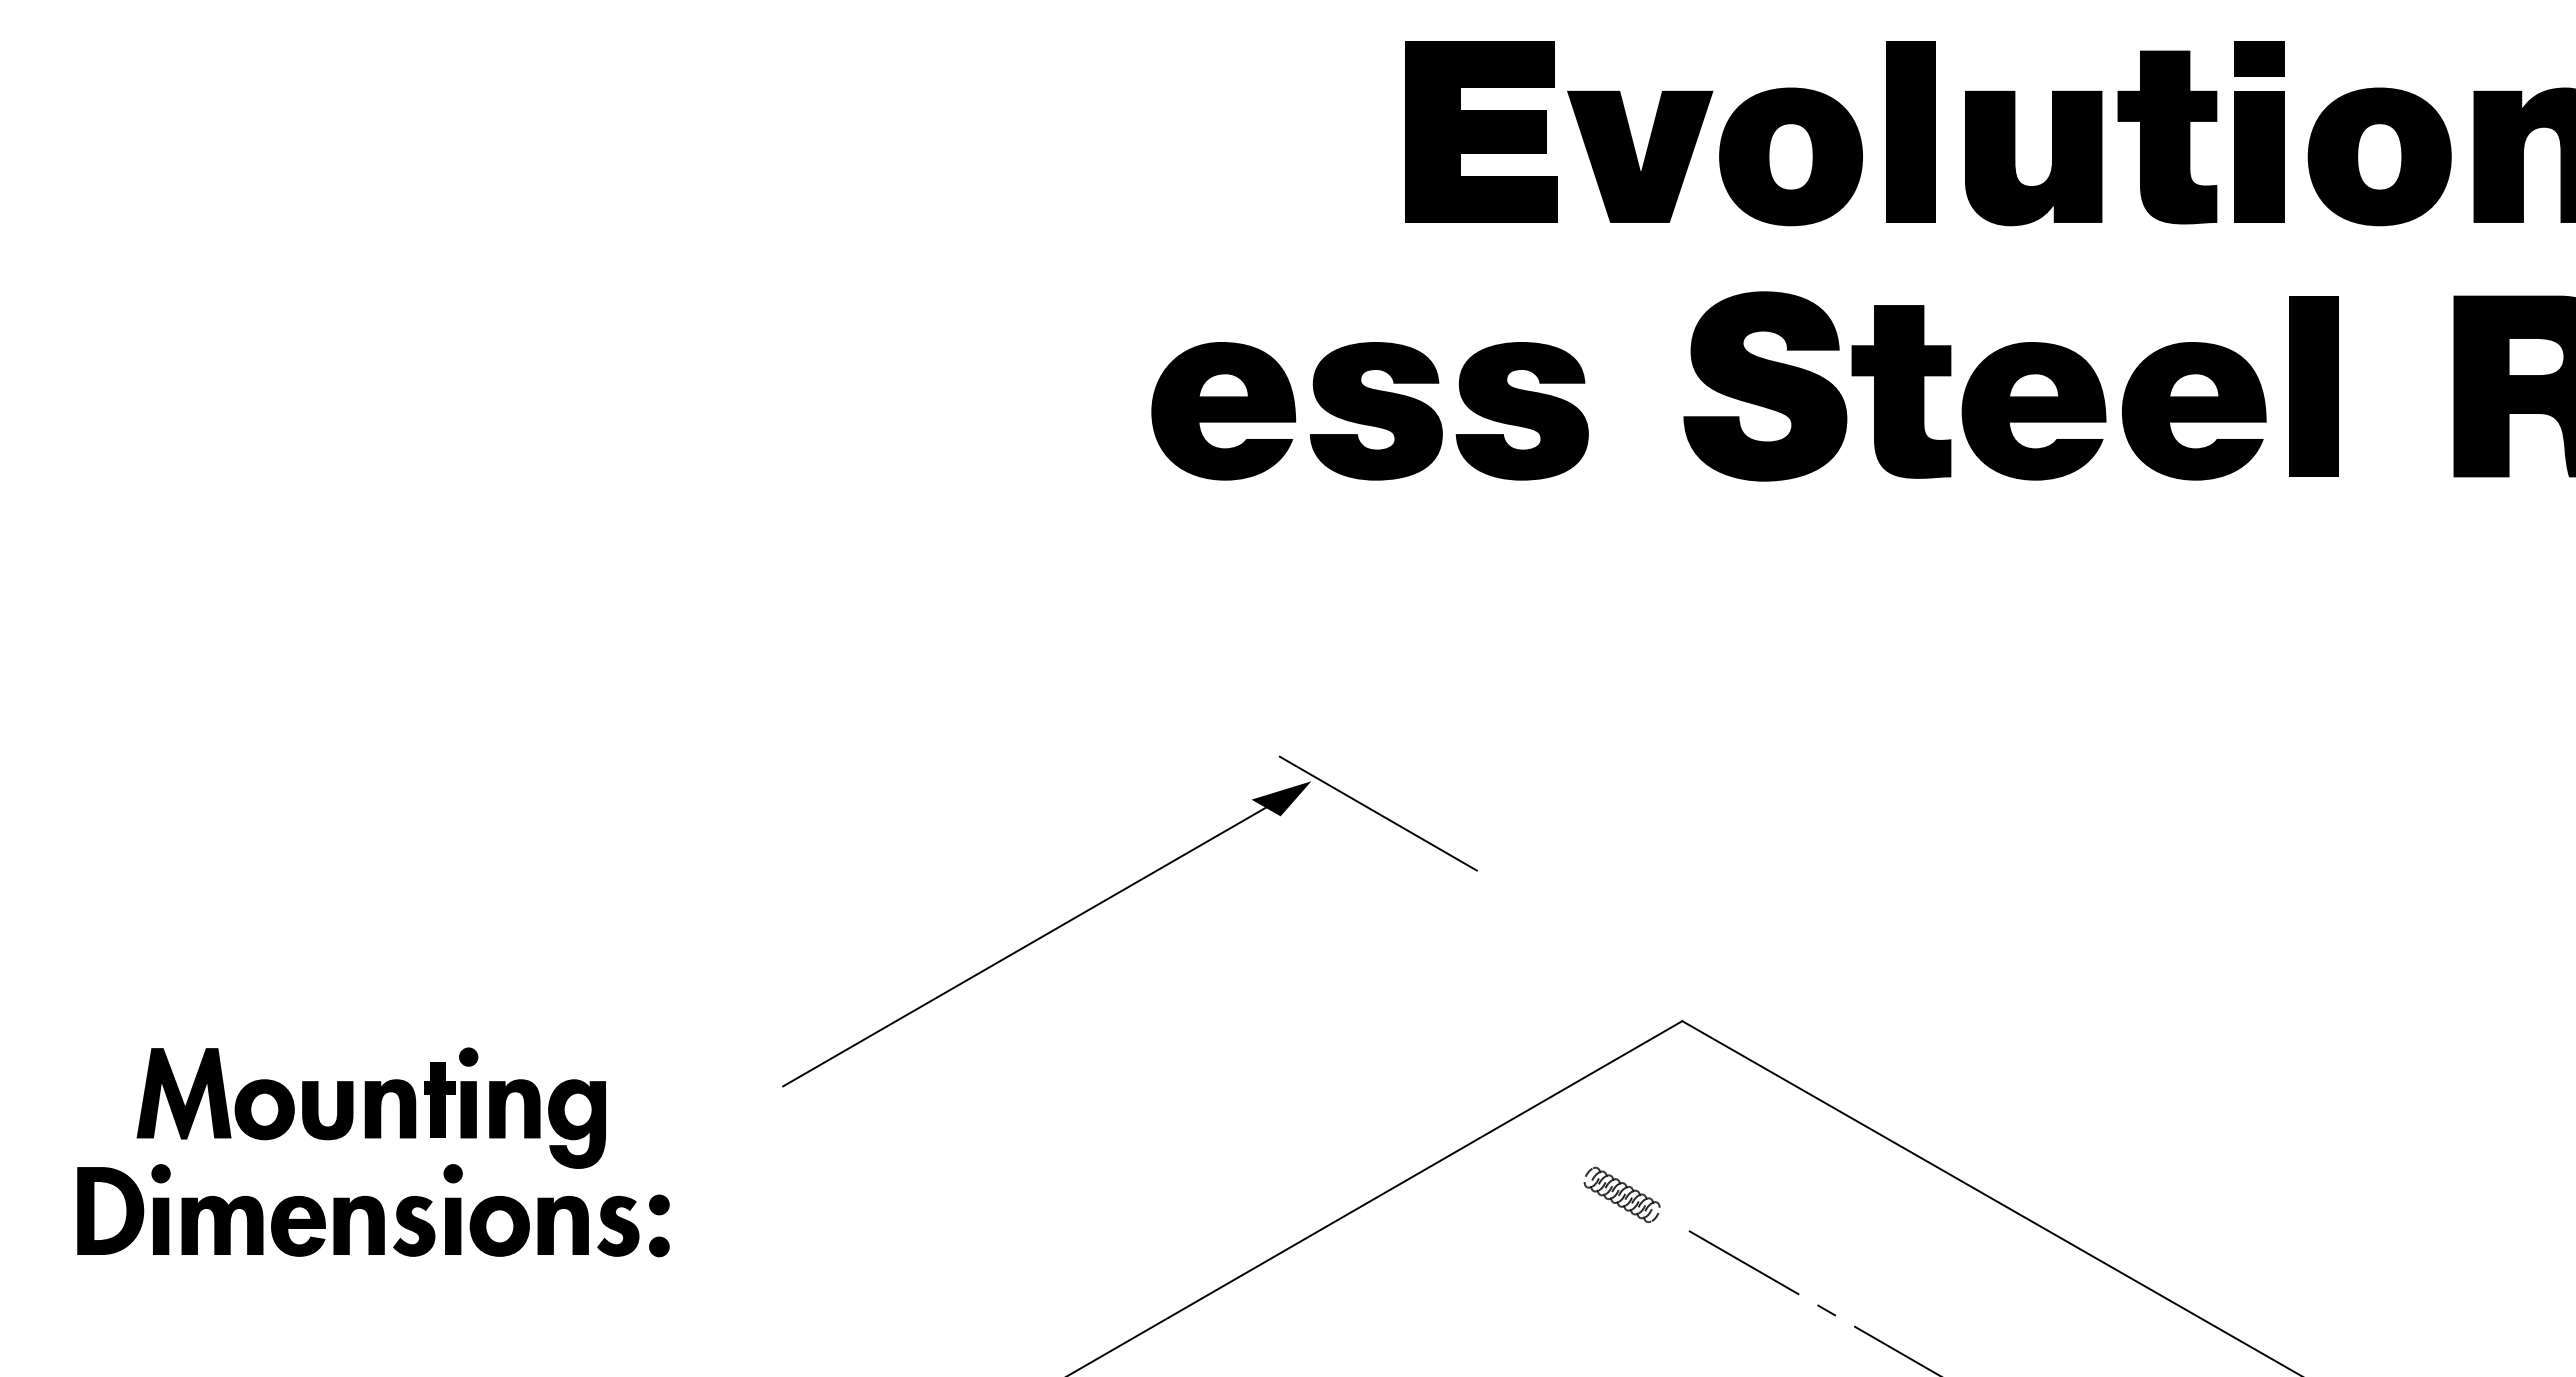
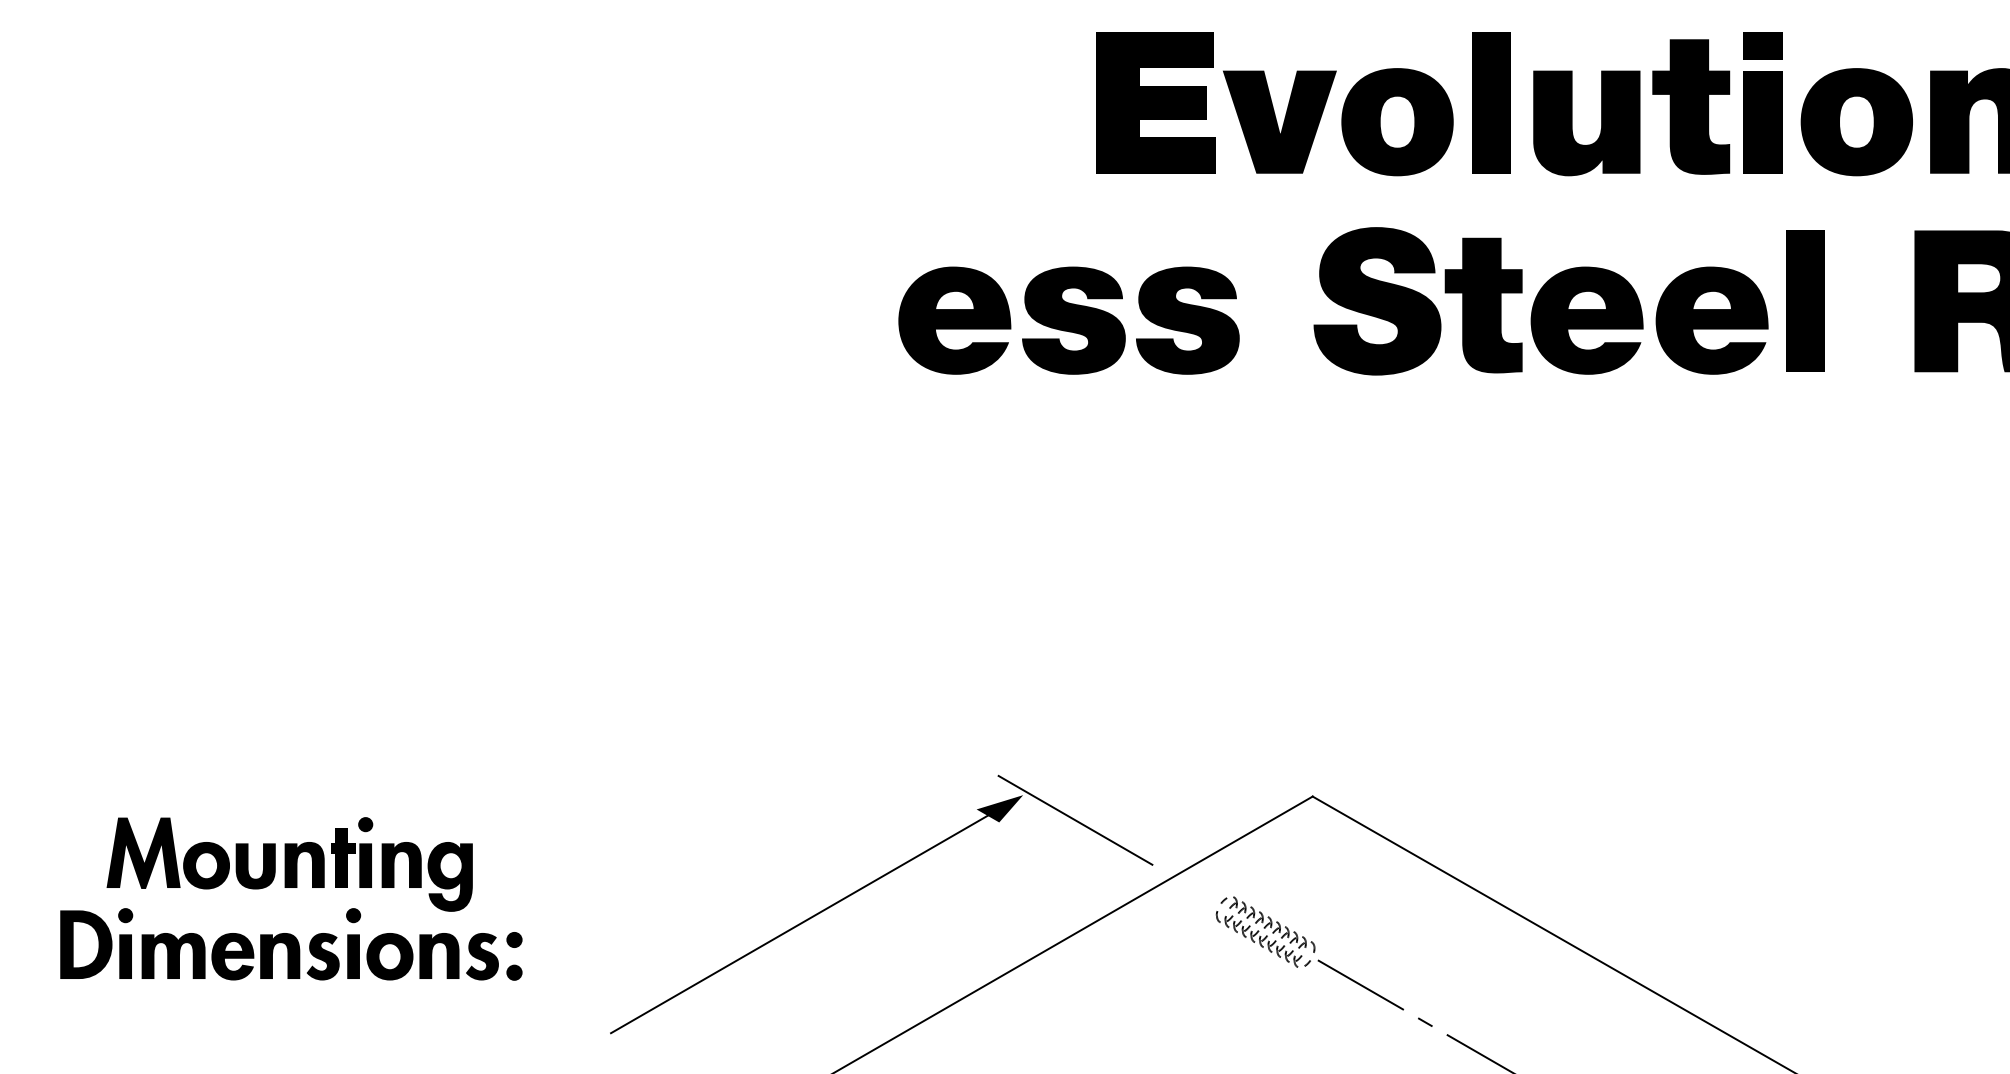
part: (1114, 896) -> (869, 885), moved
part: (1621, 1194) -> (1265, 931), size x1.67

